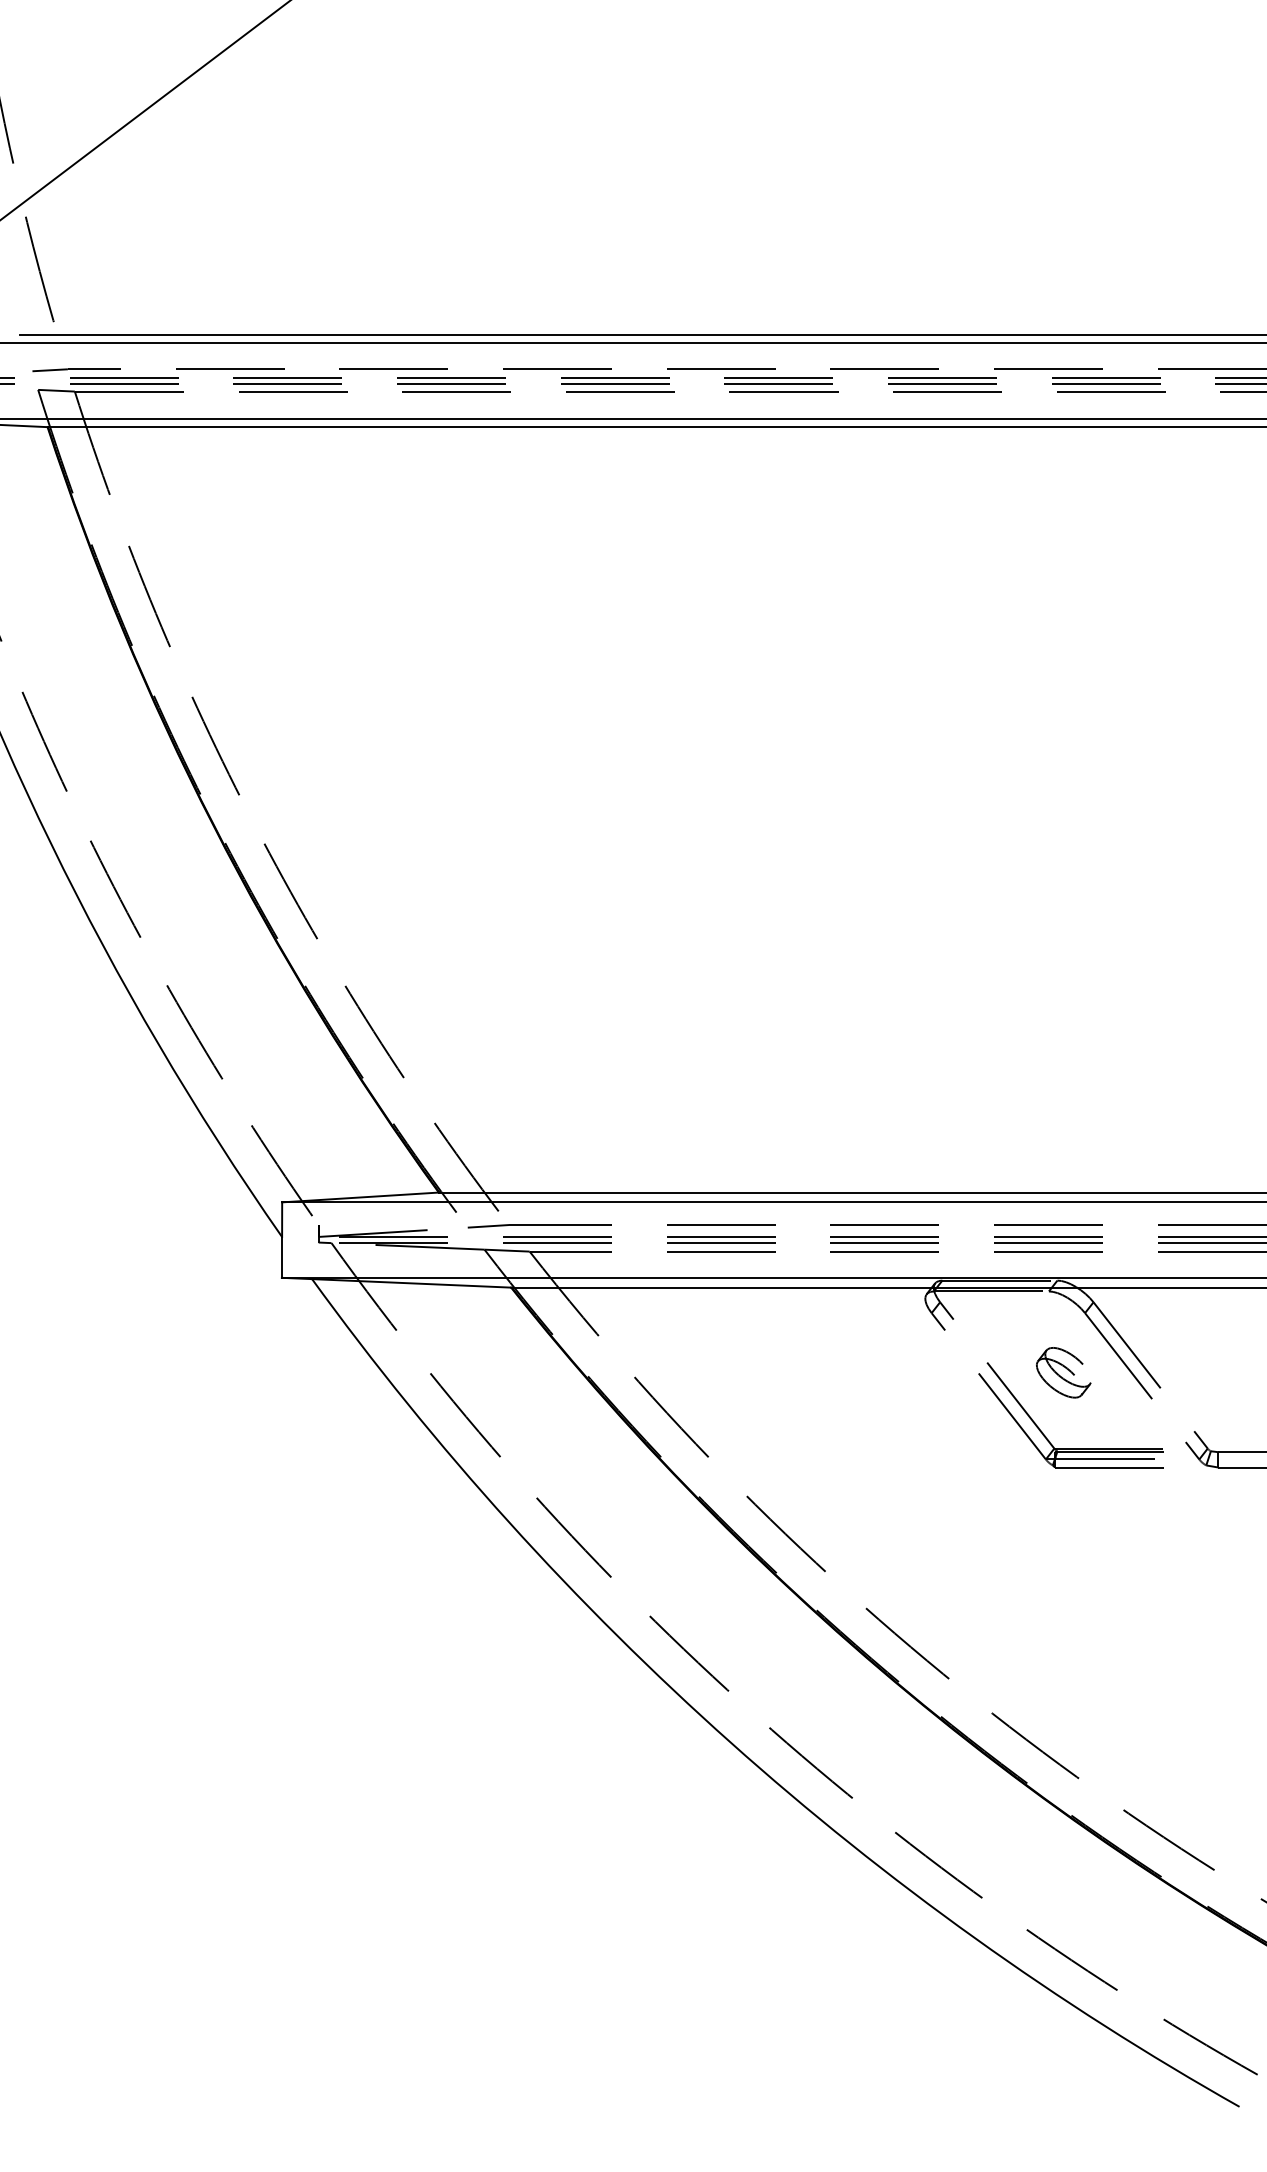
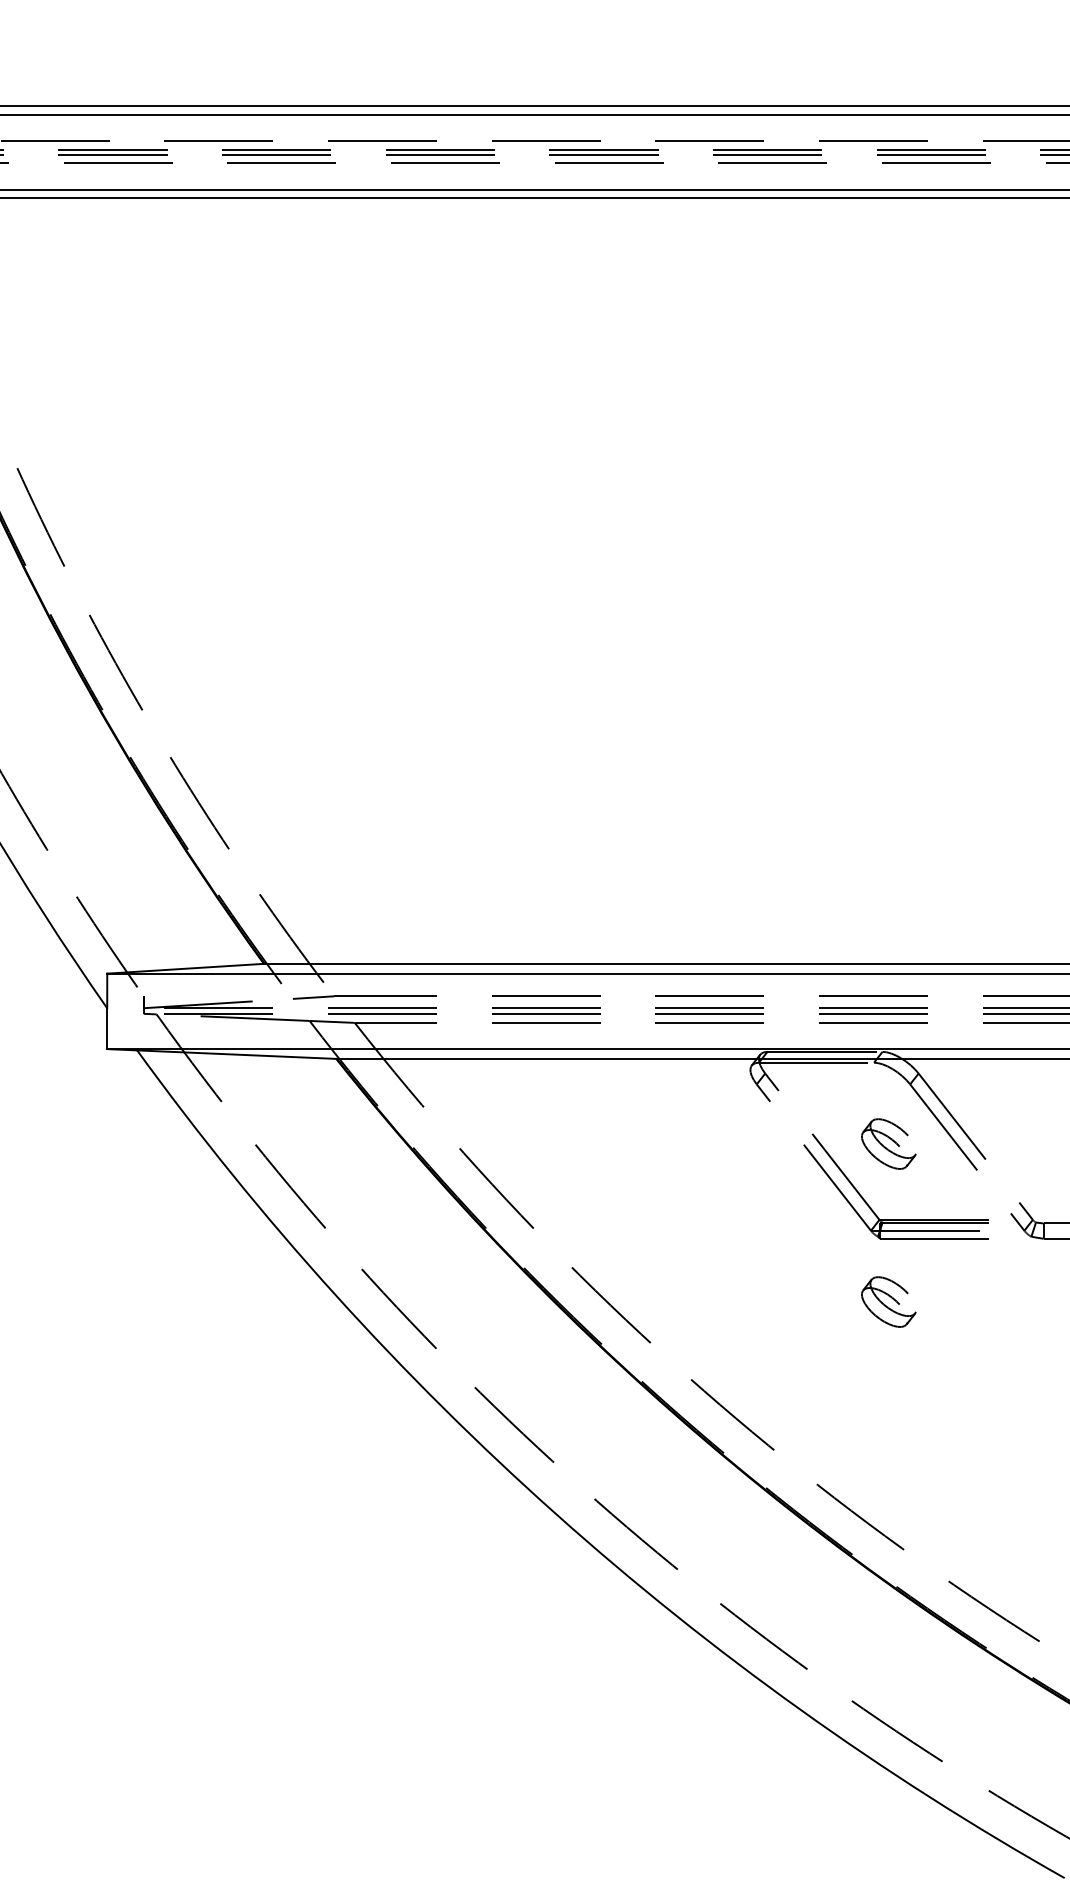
part: (1063, 1530) -> (888, 1301), added

